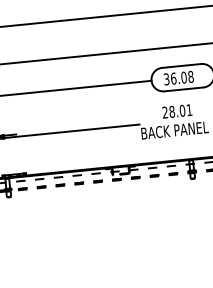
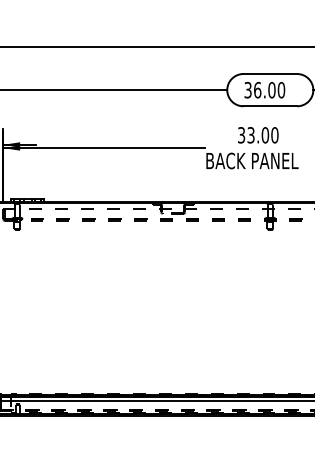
text: (191, 77) -> (281, 90), 36.08 -> 36.00
text: (177, 111) -> (258, 135), 28.01 -> 33.00

